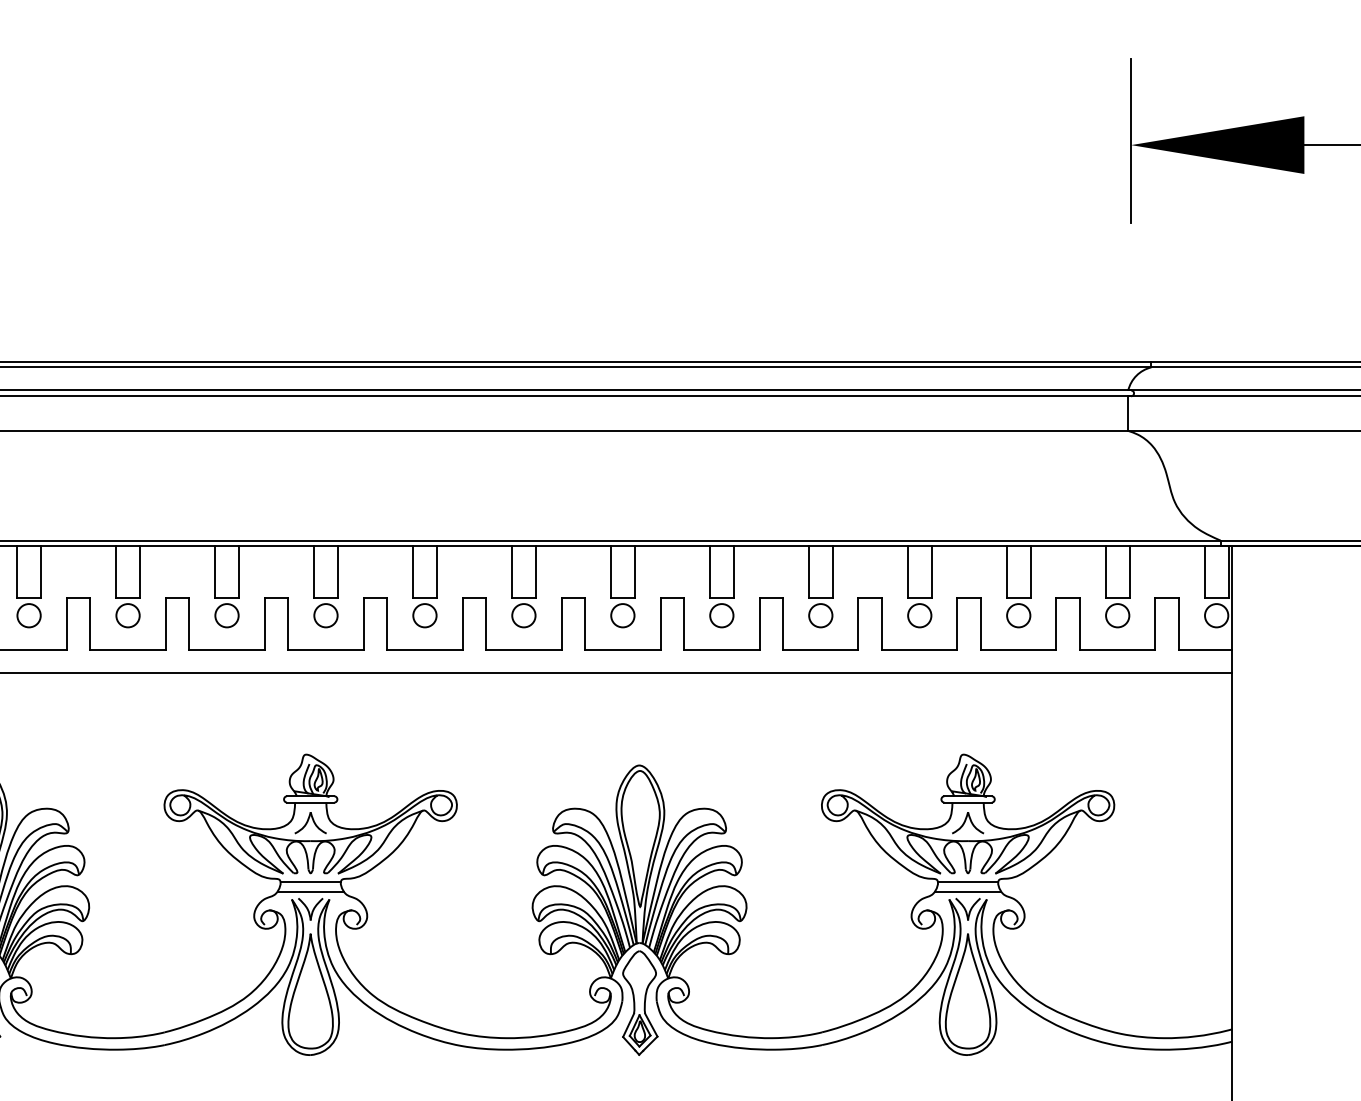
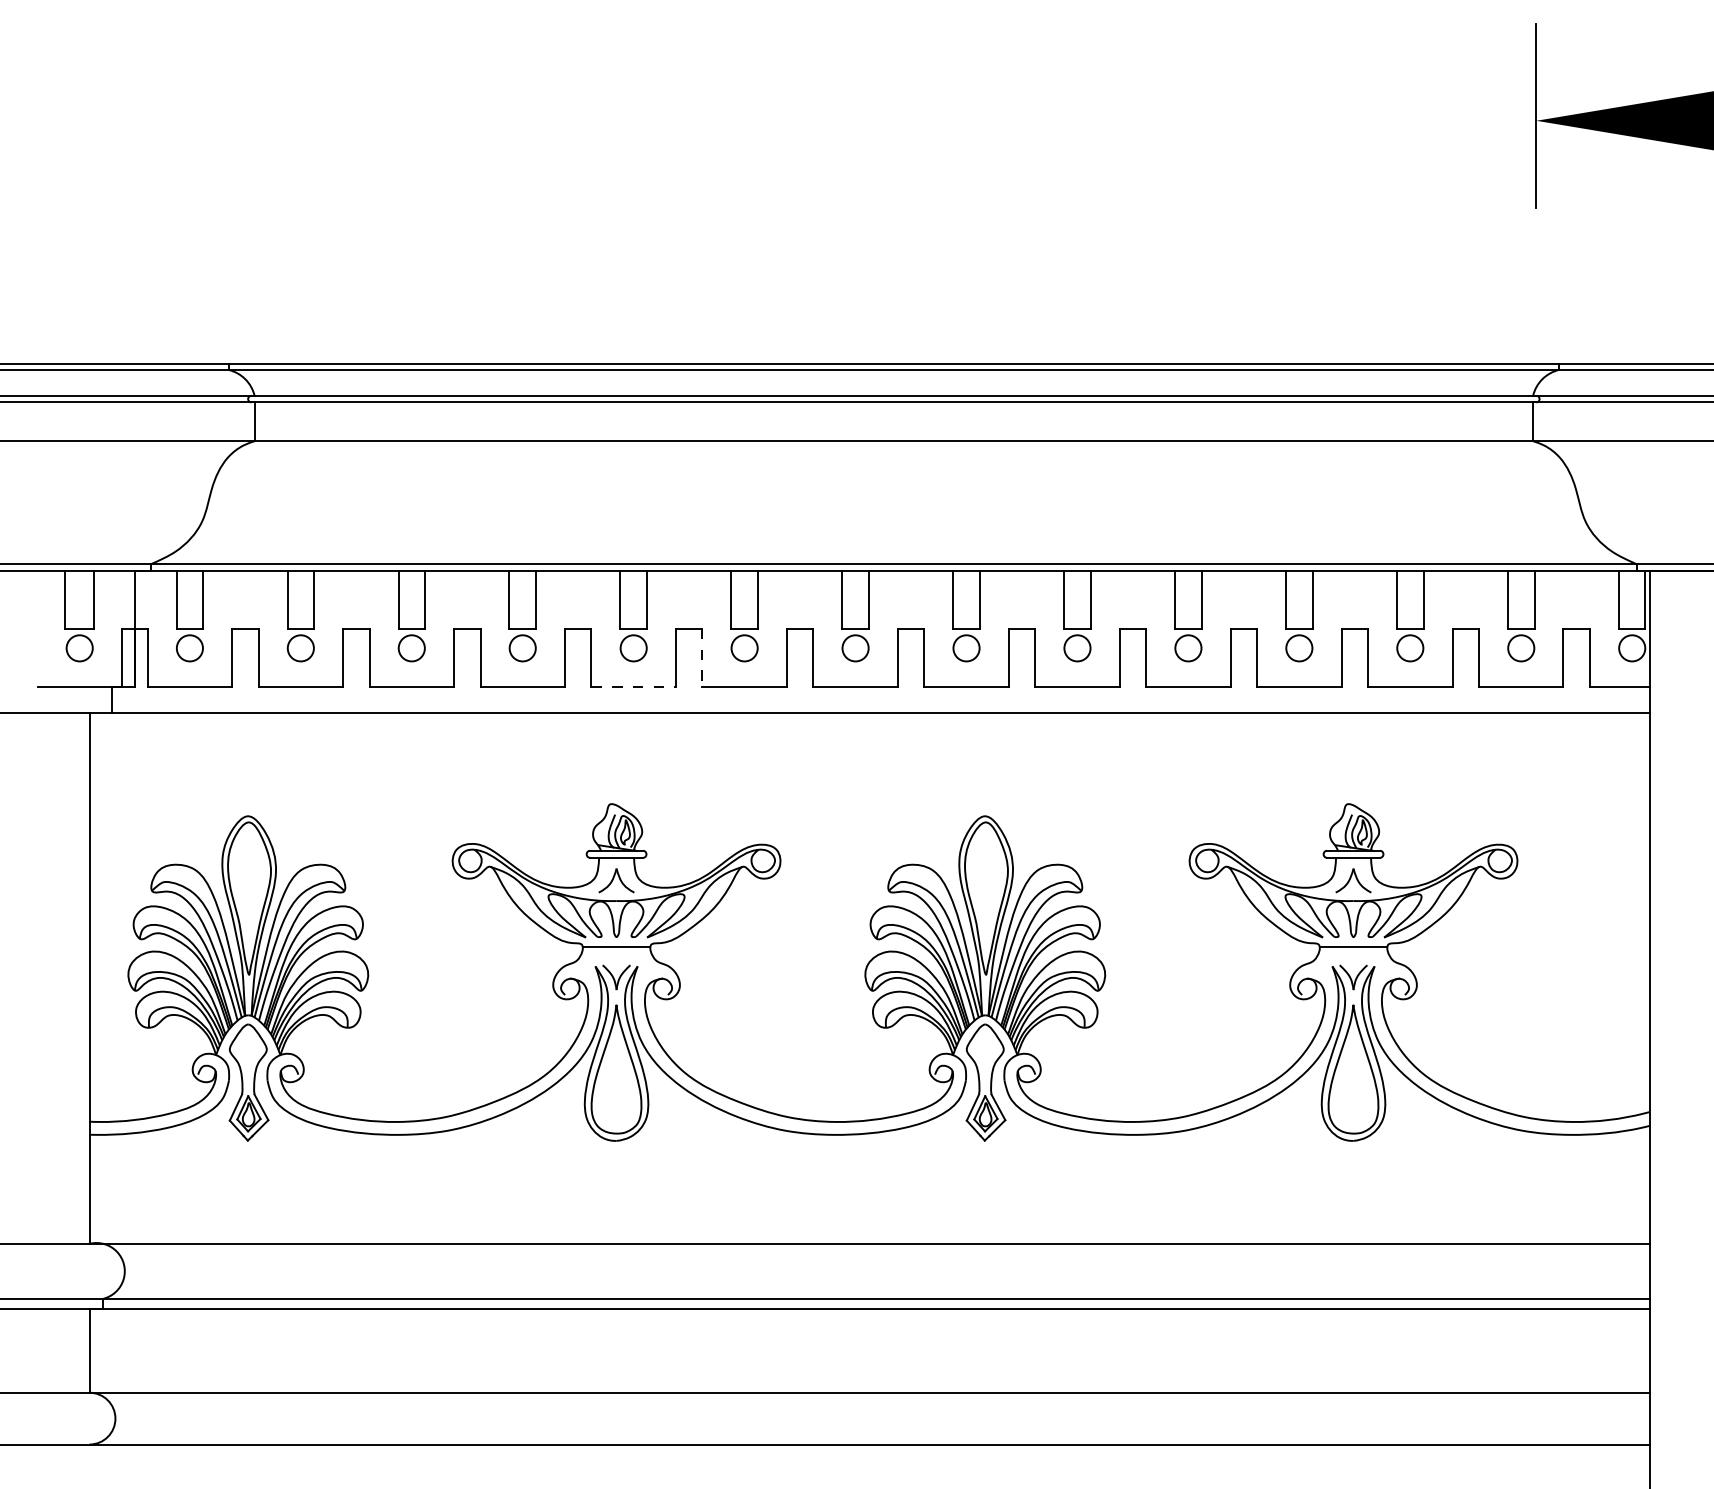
line: (387, 624) -> (702, 658), solid -> dashed
line: (326, 650) -> (634, 687), solid -> dashed
line: (310, 891) -> (616, 957), removed
line: (968, 891) -> (1353, 957), removed

